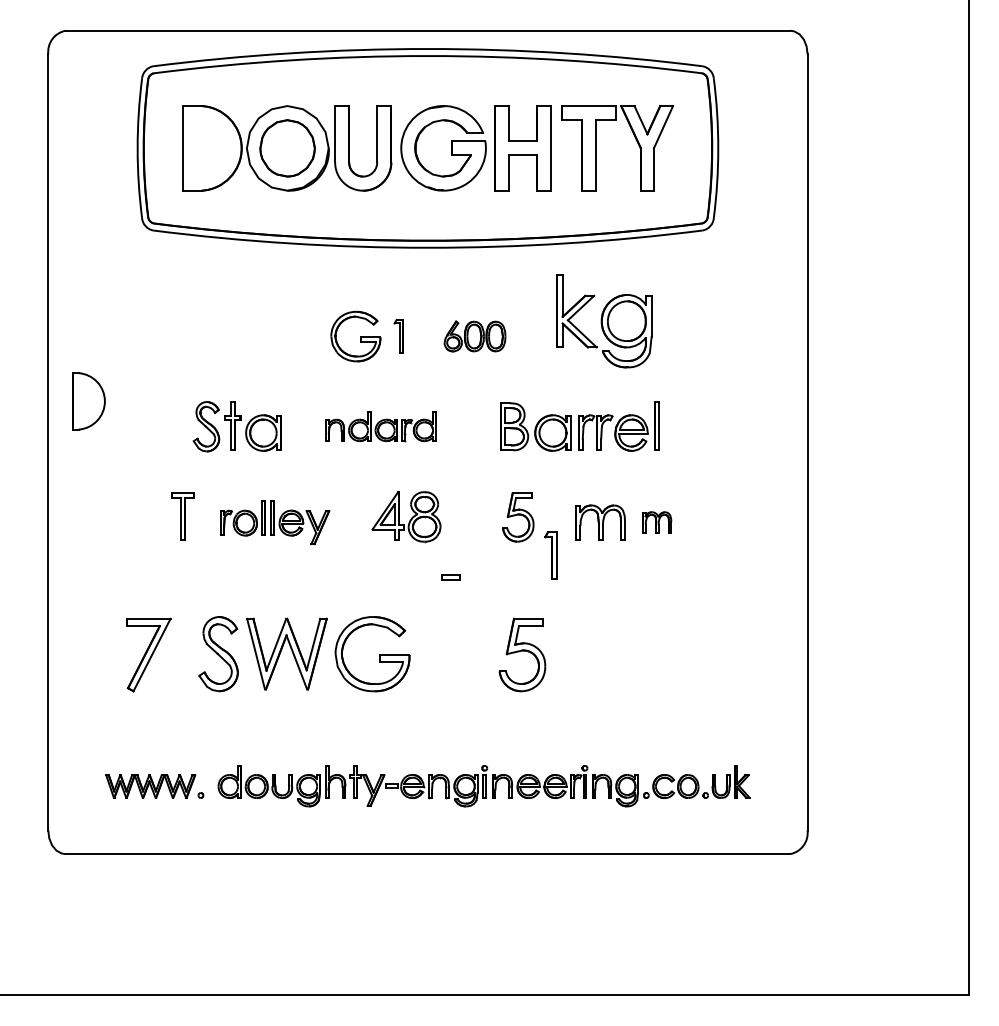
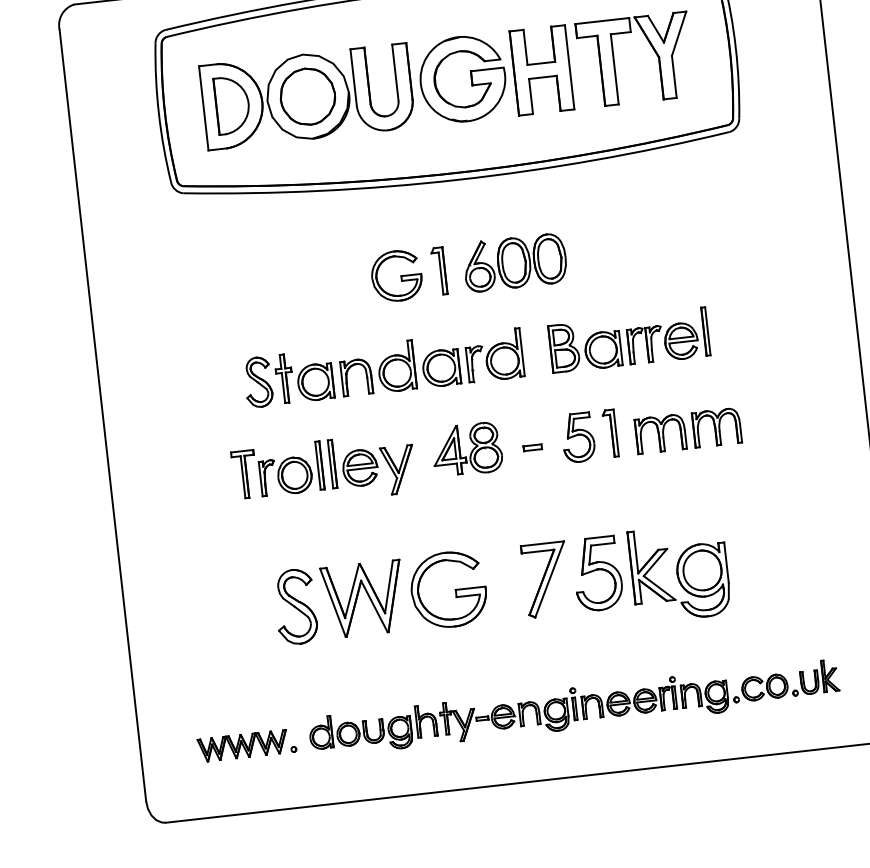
part: (604, 321) -> (680, 573), moved
part: (398, 336) -> (439, 271), size x1.43
part: (474, 336) -> (514, 262), size x1.67
part: (88, 401) -> (232, 105), moved
part: (380, 426) -> (431, 362), size x1.67
part: (275, 522) -> (337, 469), size x1.43
part: (657, 522) -> (717, 427), size x1.67
part: (550, 555) -> (610, 433), moved
part: (450, 577) -> (532, 447), moved
part: (148, 654) -> (546, 579), moved

